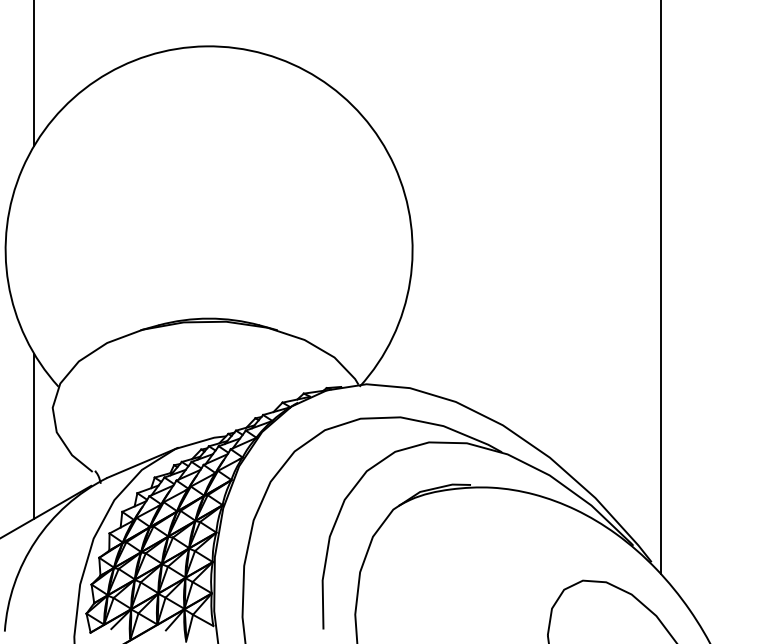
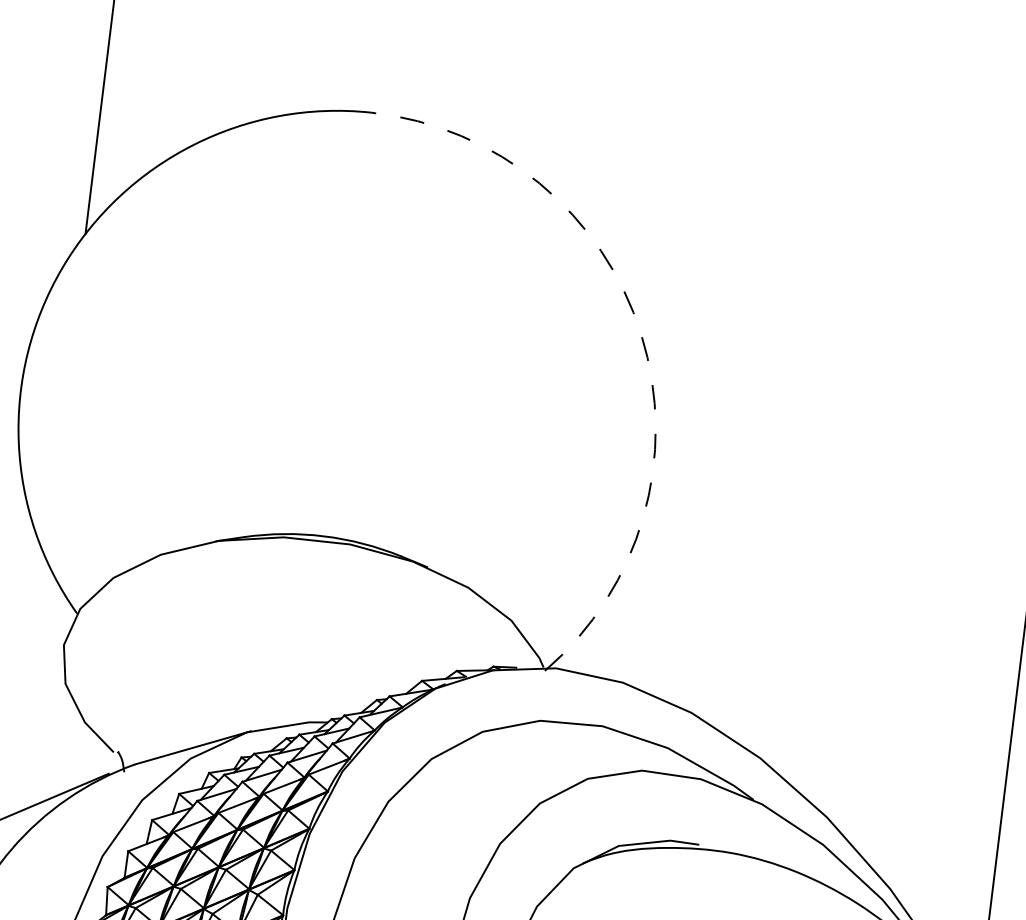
arc: (394, 166) -> (641, 335), solid -> dashed
line: (34, 436) -> (30, 686), removed

